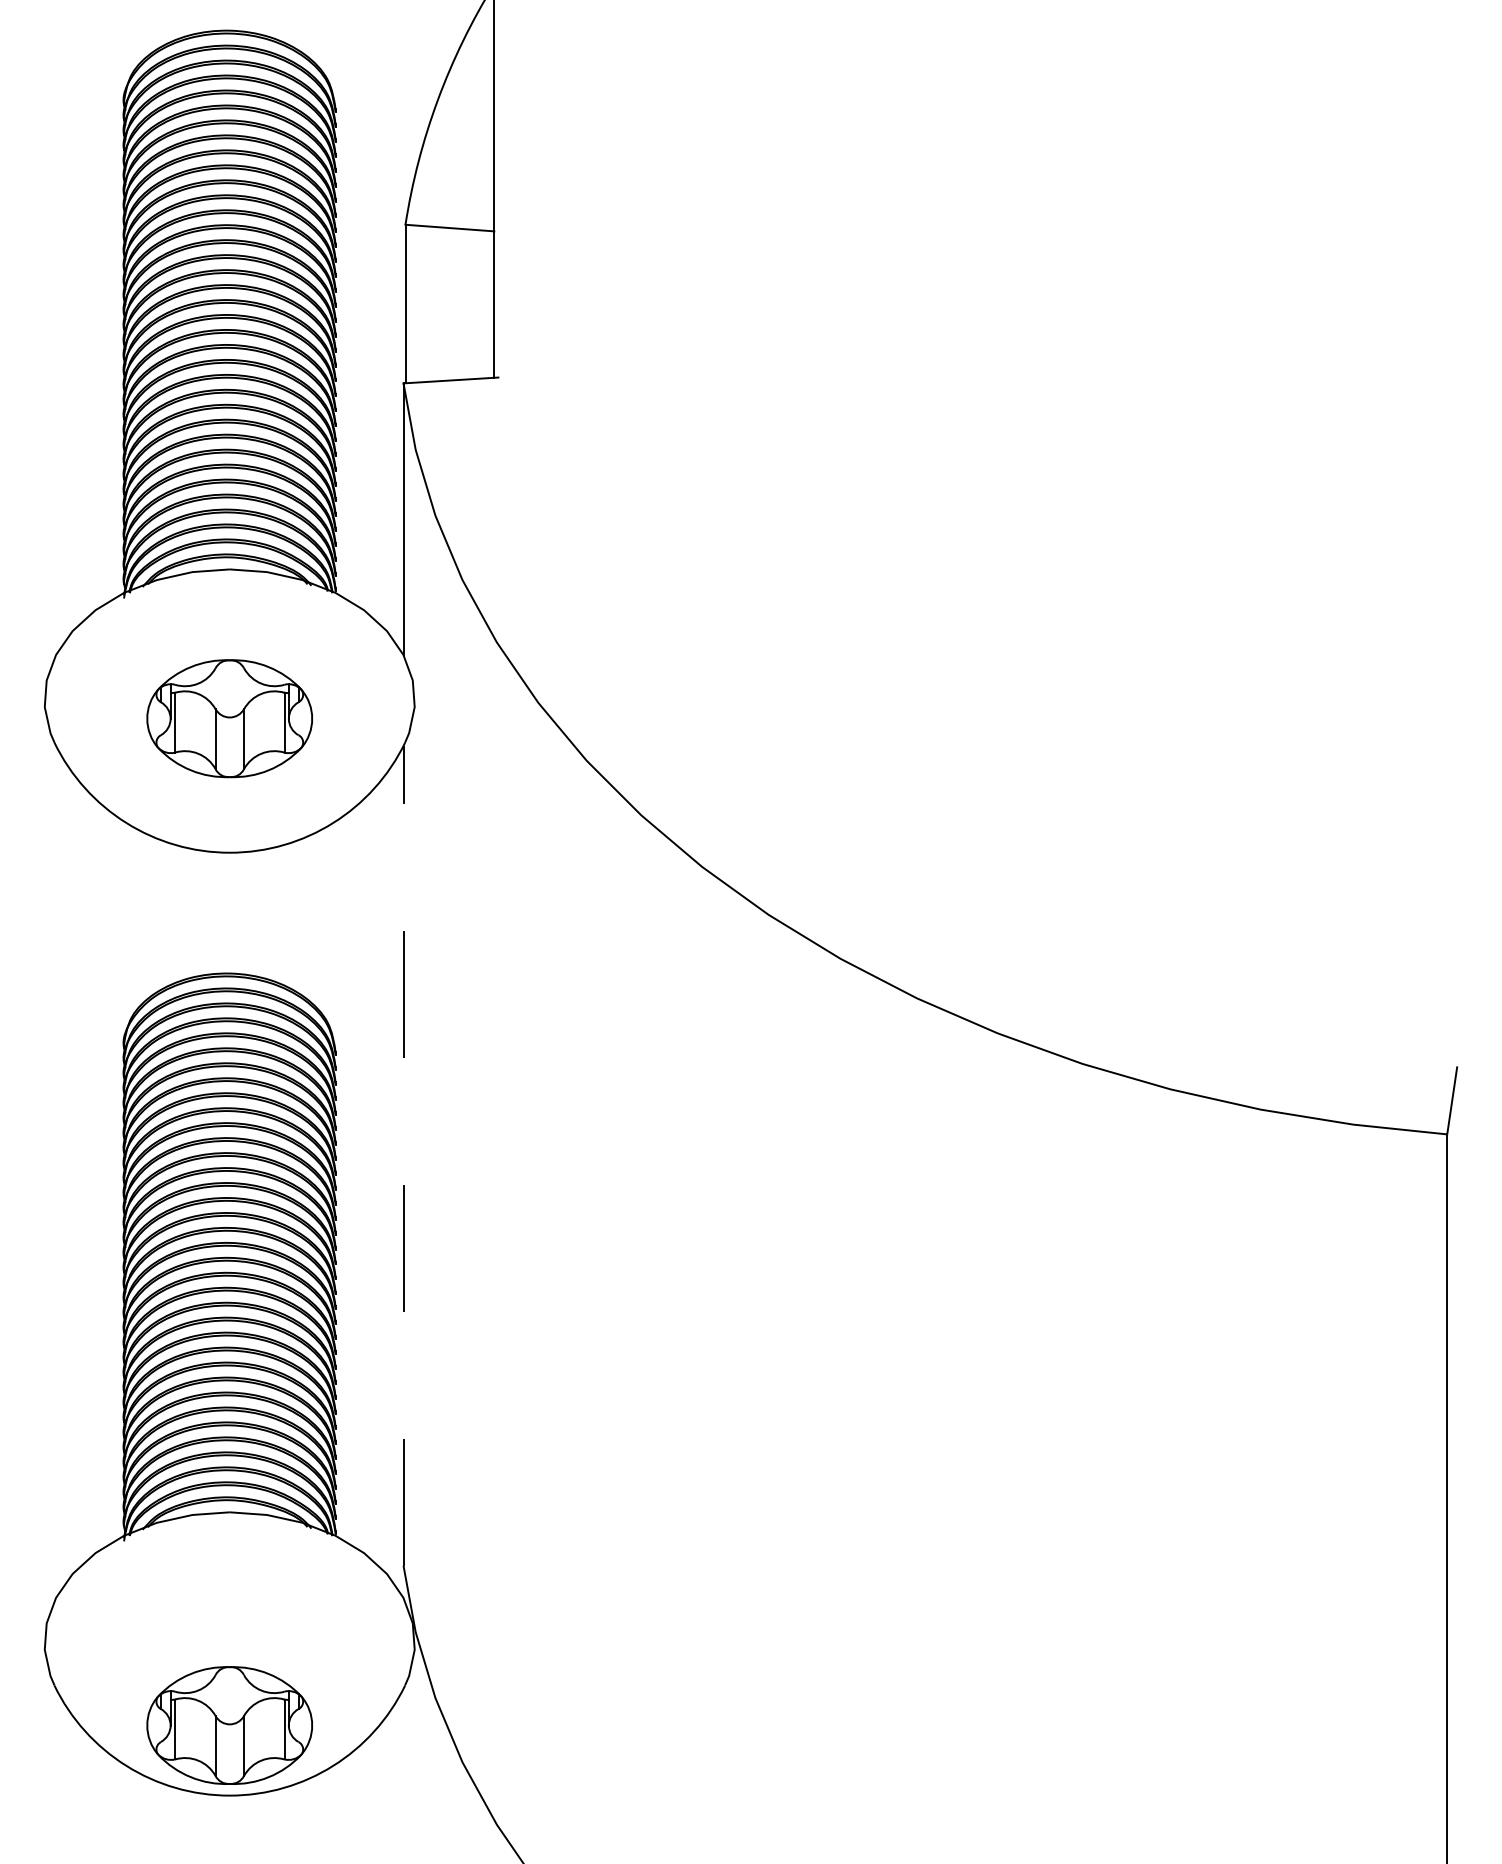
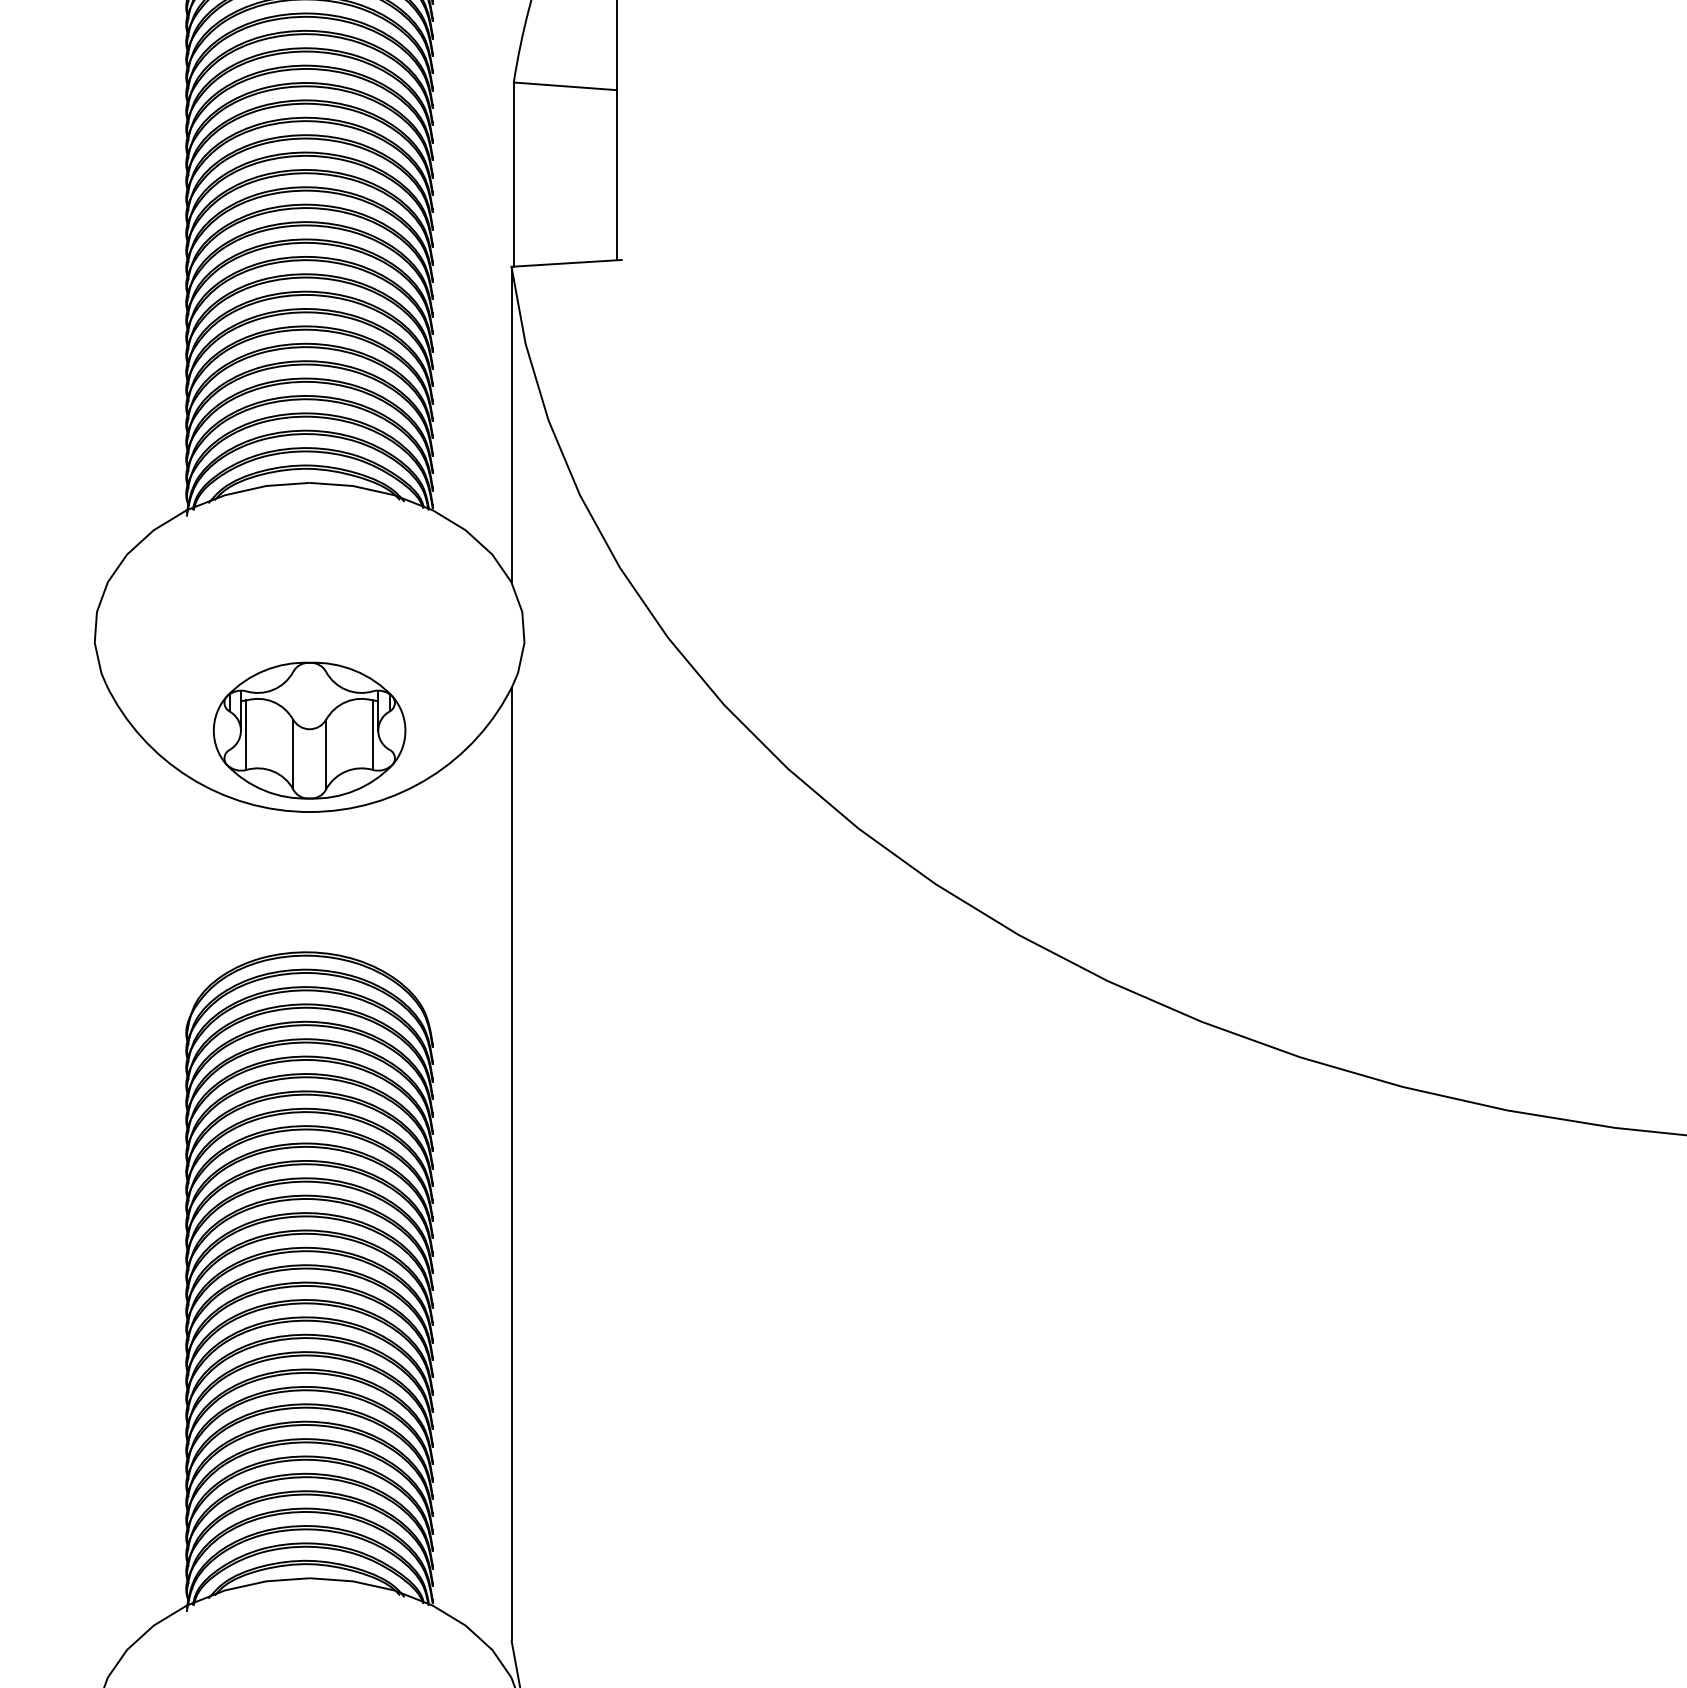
part: (229, 718) -> (309, 730), moved
line: (403, 1155) -> (511, 1163), dashed -> solid

